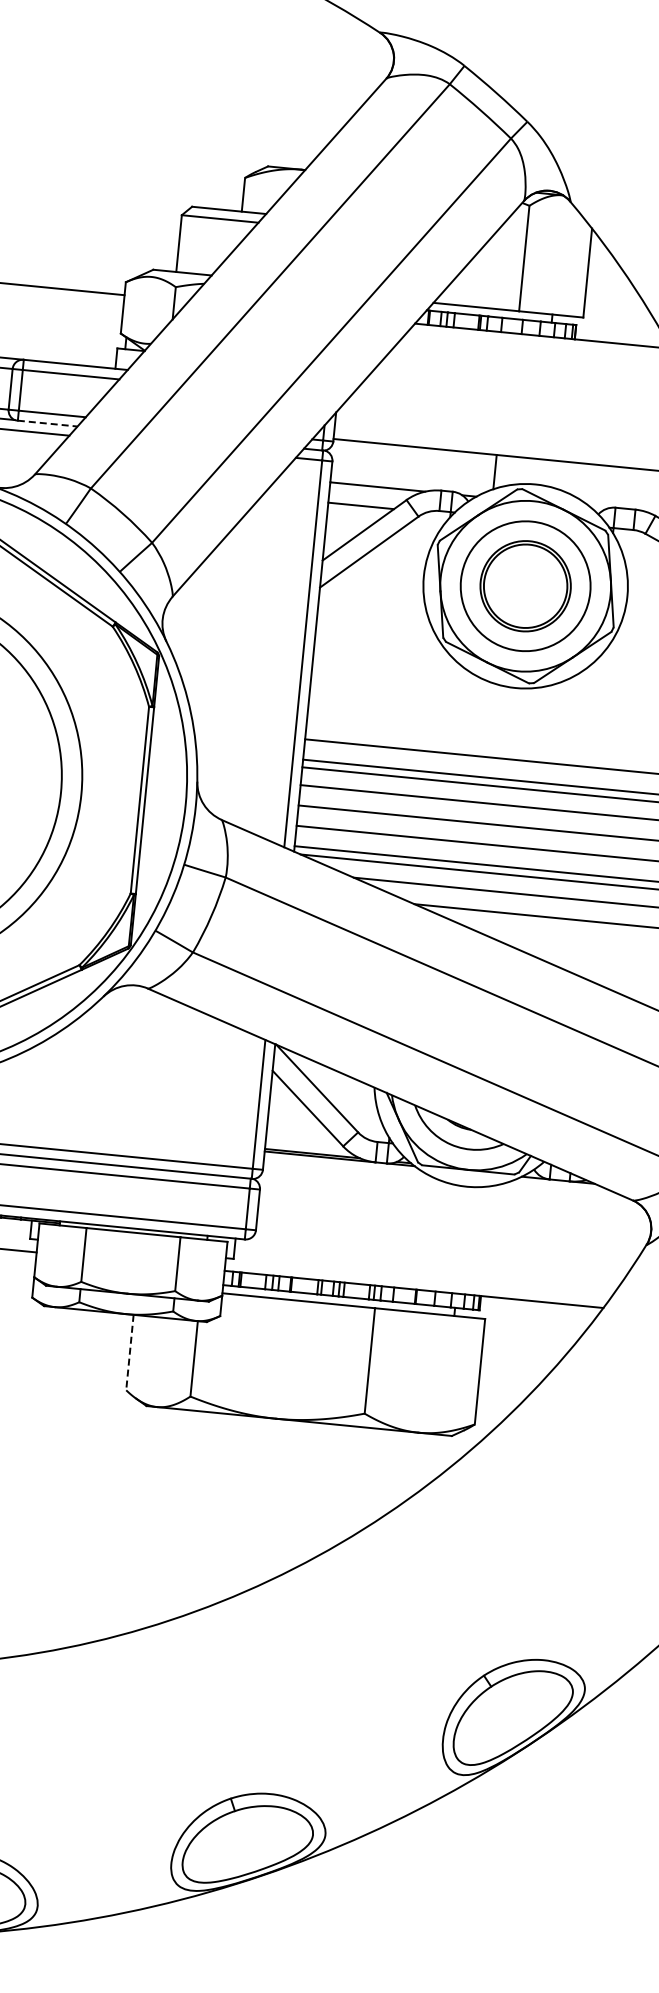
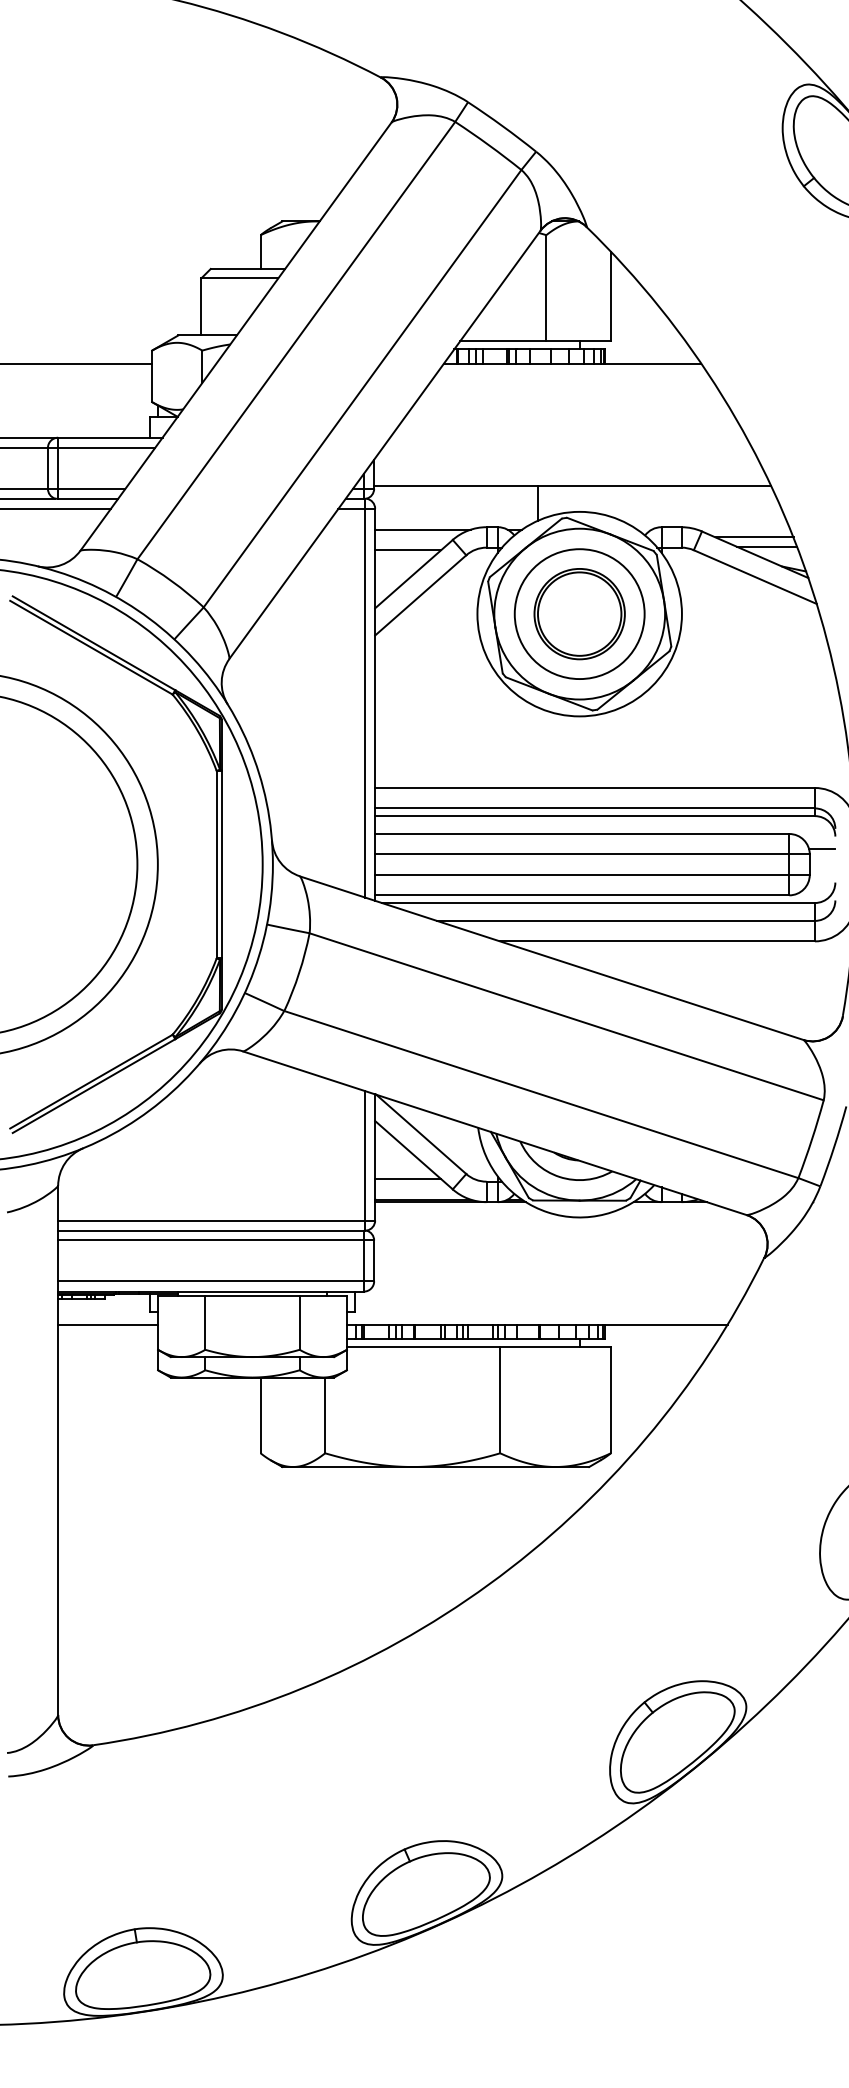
line: (48, 423) -> (88, 498), dashed -> solid
line: (300, 1132) -> (408, 1179), added
line: (129, 1352) -> (260, 1415), dashed -> solid

